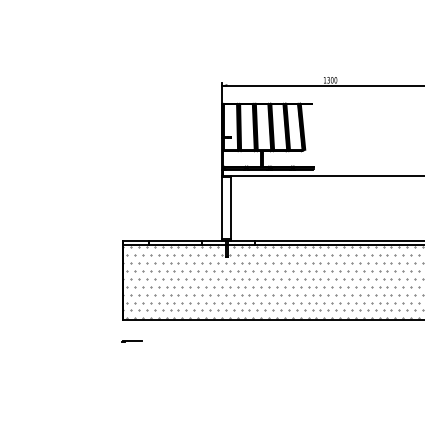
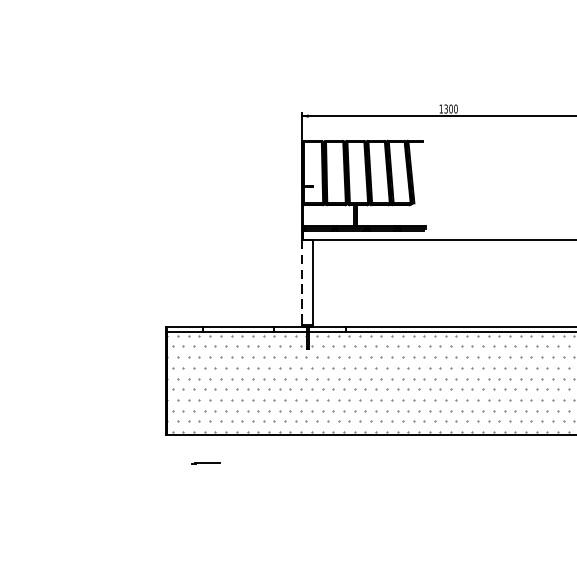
line: (222, 208) -> (302, 283), solid -> dashed
line: (131, 341) -> (205, 463), moved

